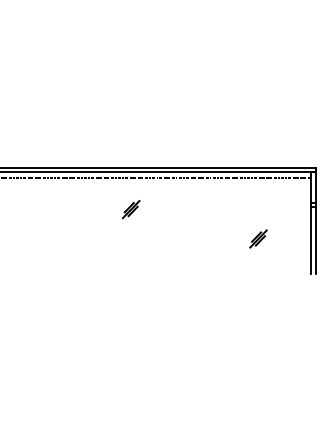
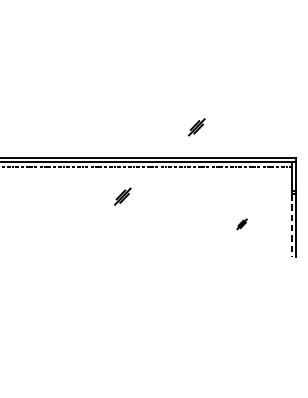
part: (209, 135) -> (196, 127), added
part: (258, 238) -> (242, 223), size x0.6
line: (311, 240) -> (291, 225), solid -> dashed

